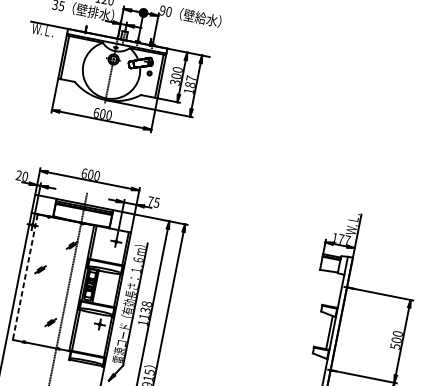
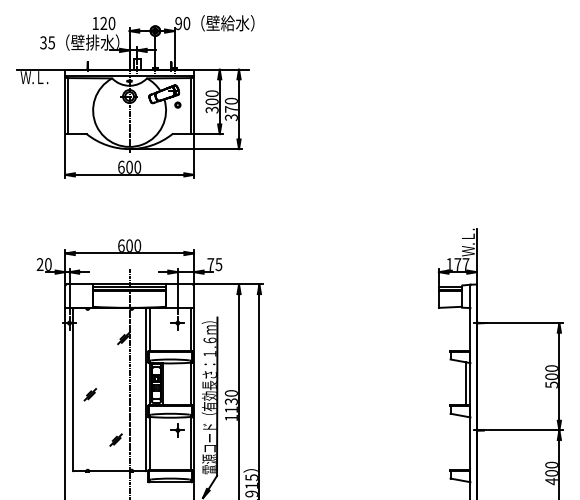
text: (189, 84) -> (230, 108), 187 -> 370
part: (39, 269) -> (89, 394), moved
line: (25, 277) -> (73, 389), dashed -> solid
text: (146, 304) -> (231, 393), 1138 -> 1130

